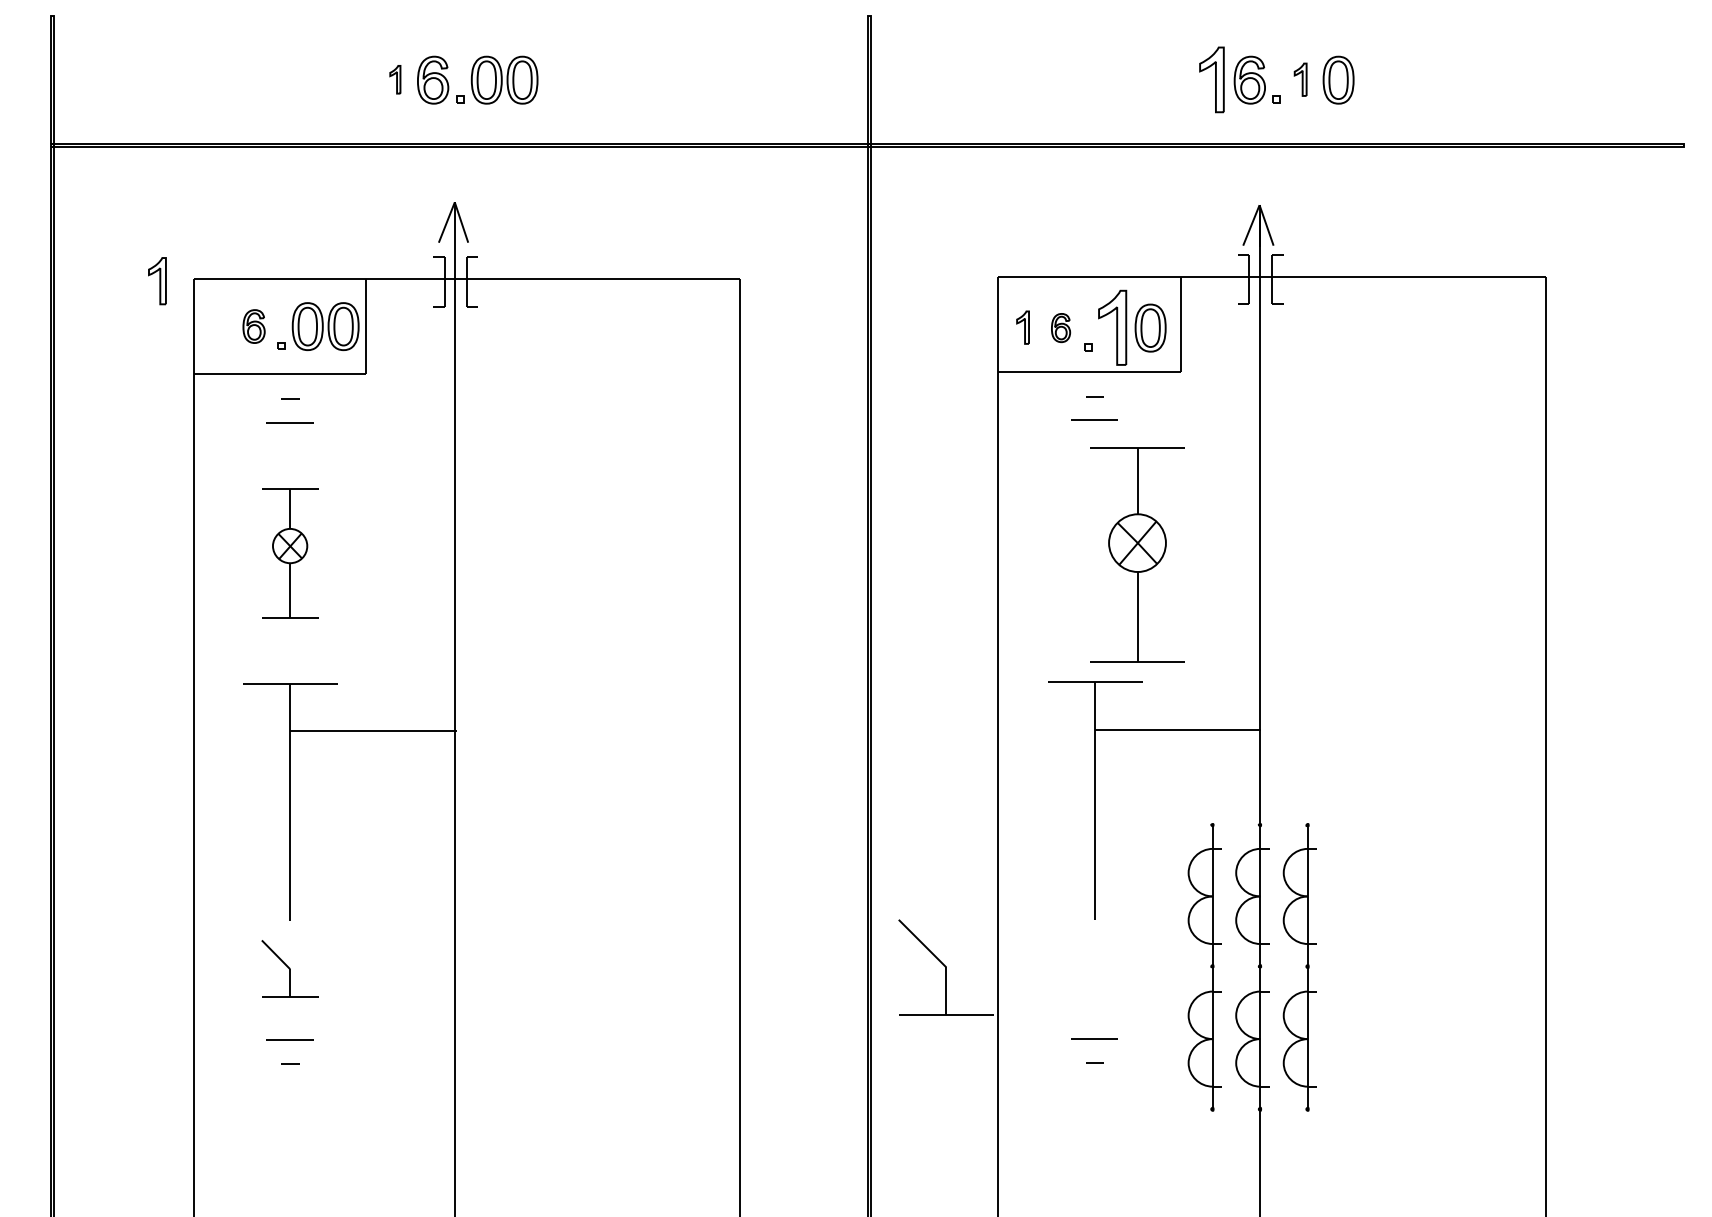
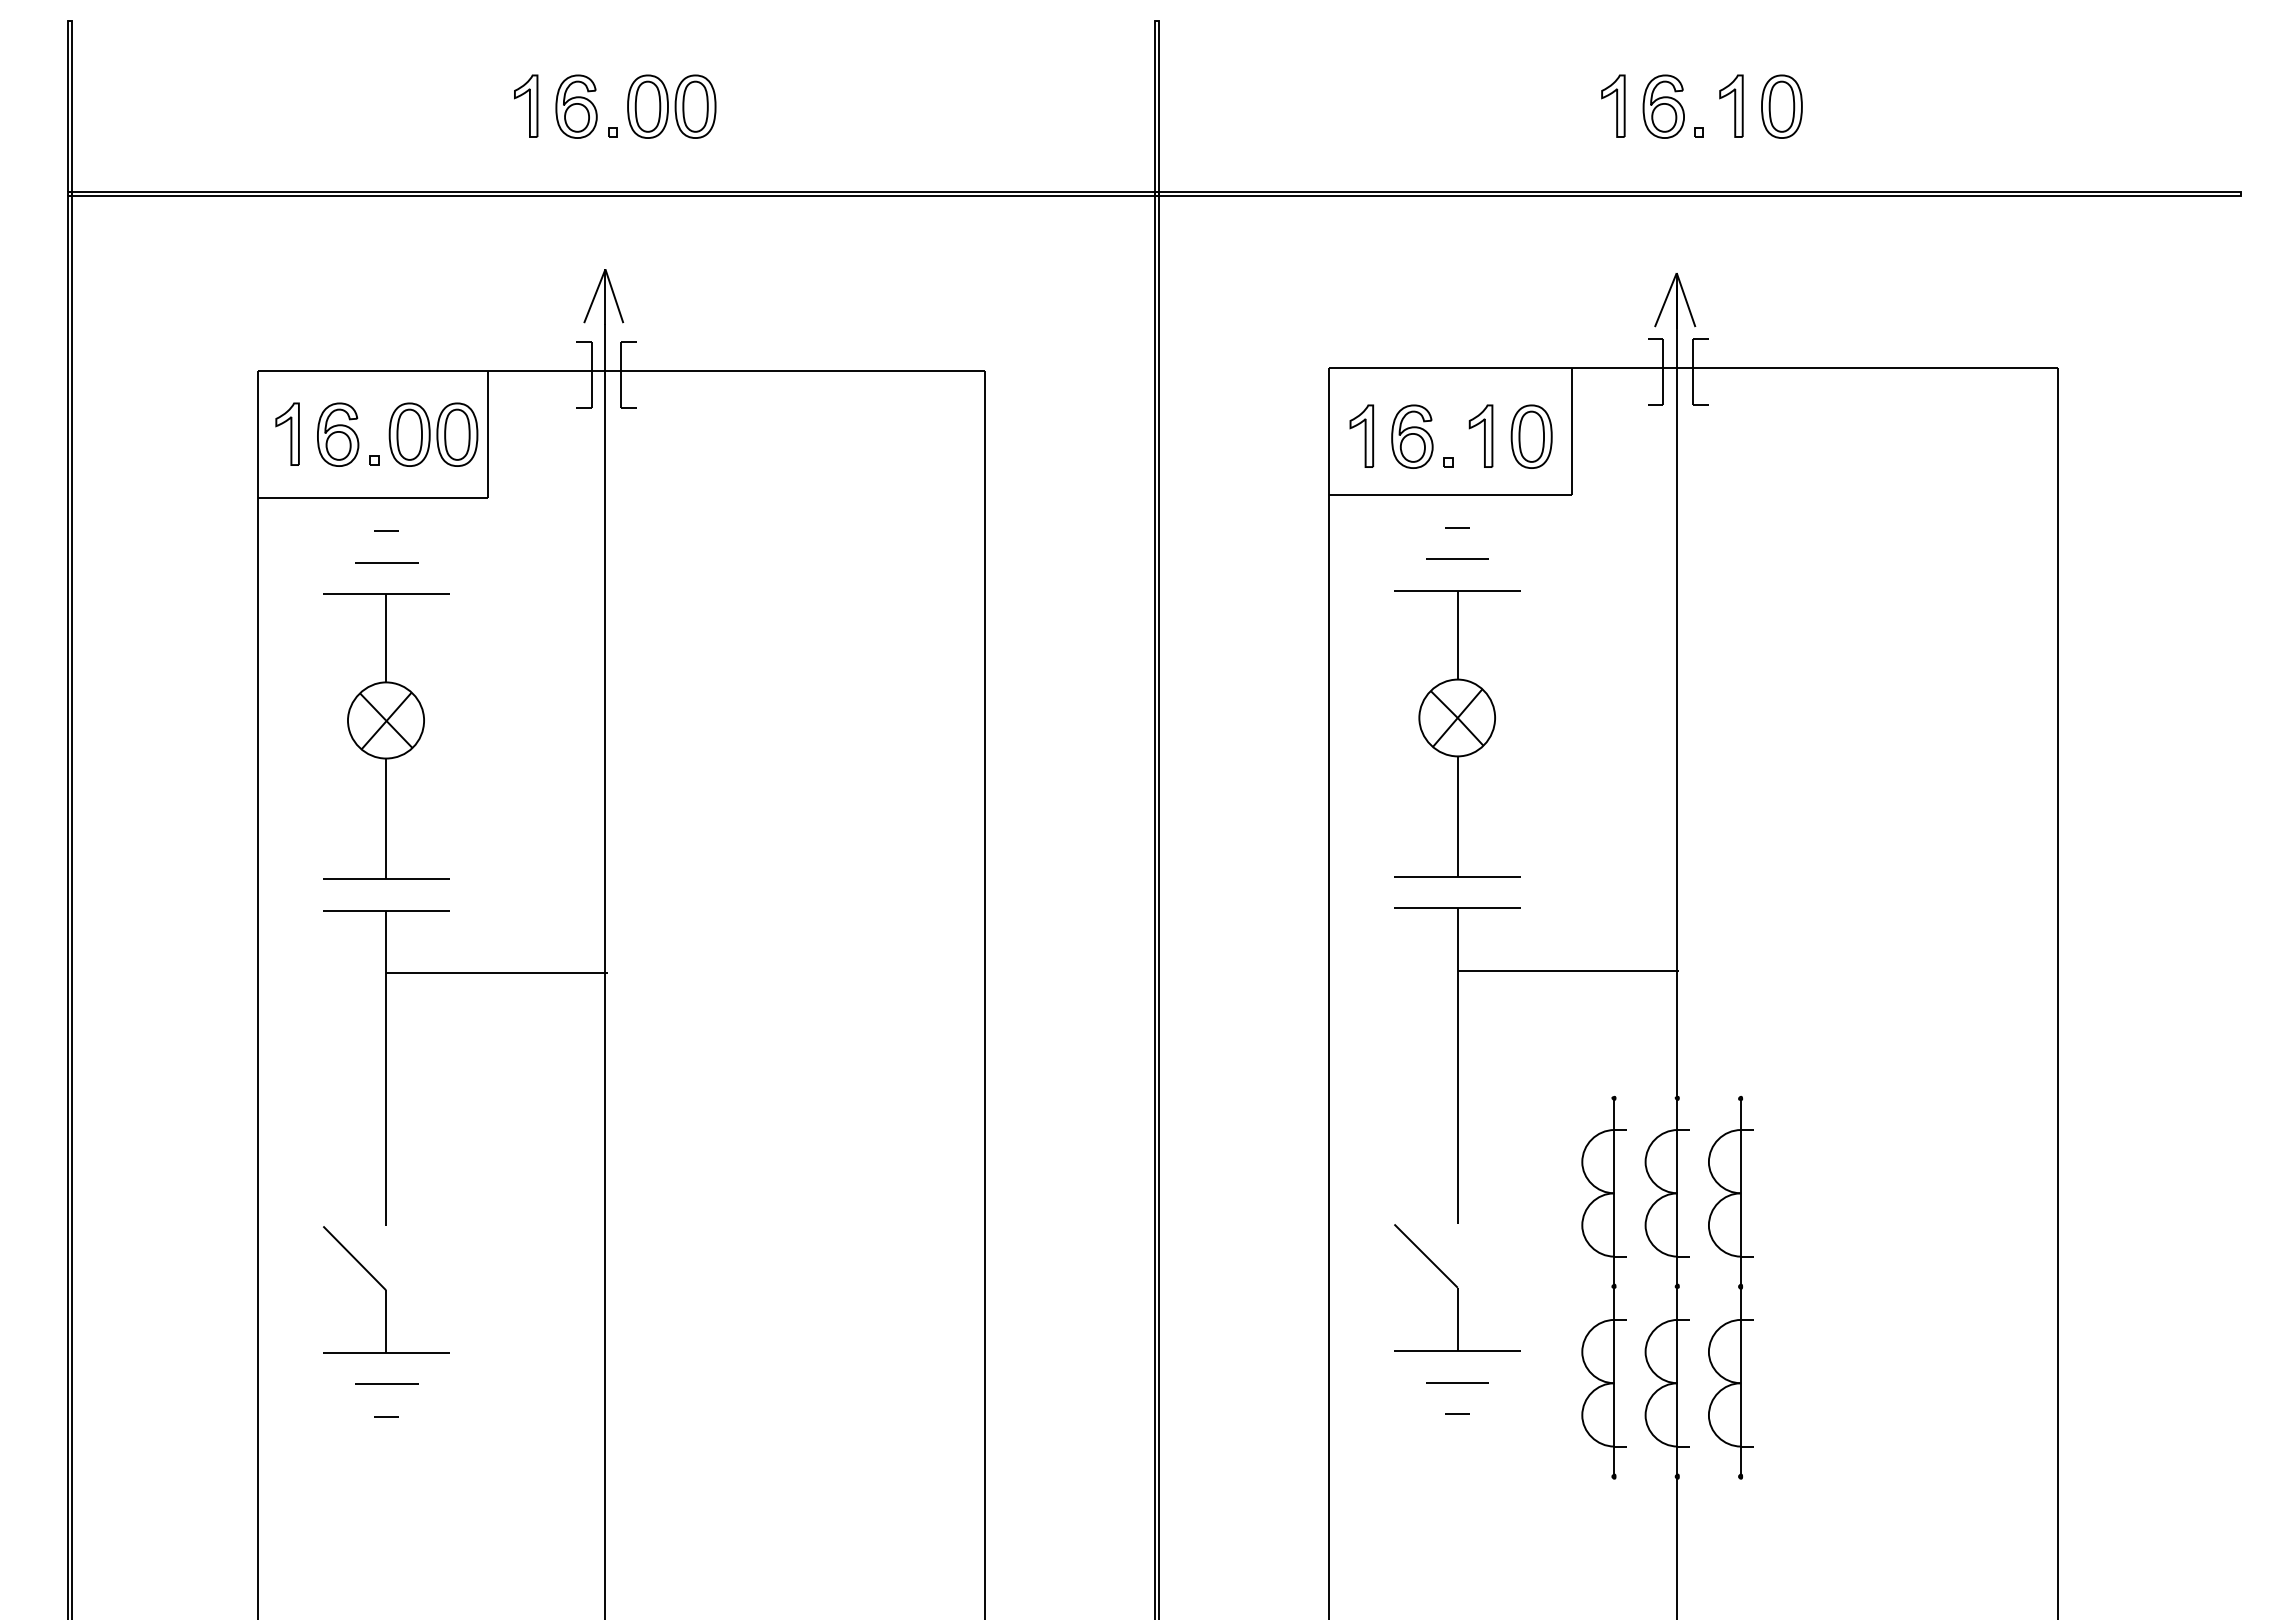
part: (395, 79) -> (526, 105), size x1.67
part: (1212, 79) -> (1613, 105), size x0.71
part: (1300, 79) -> (1731, 105), size x1.43
part: (157, 280) -> (287, 433), moved
part: (254, 326) -> (338, 434), size x1.43
part: (1022, 327) -> (1361, 435), size x1.43
part: (1061, 327) -> (1412, 436), size x1.67
part: (1112, 327) -> (1480, 435), size x0.62
part: (290, 553) -> (386, 736), size x1.67
part: (1137, 554) -> (1457, 733), moved
part: (946, 967) -> (1457, 1287), moved
part: (290, 968) -> (386, 1289), size x1.67

